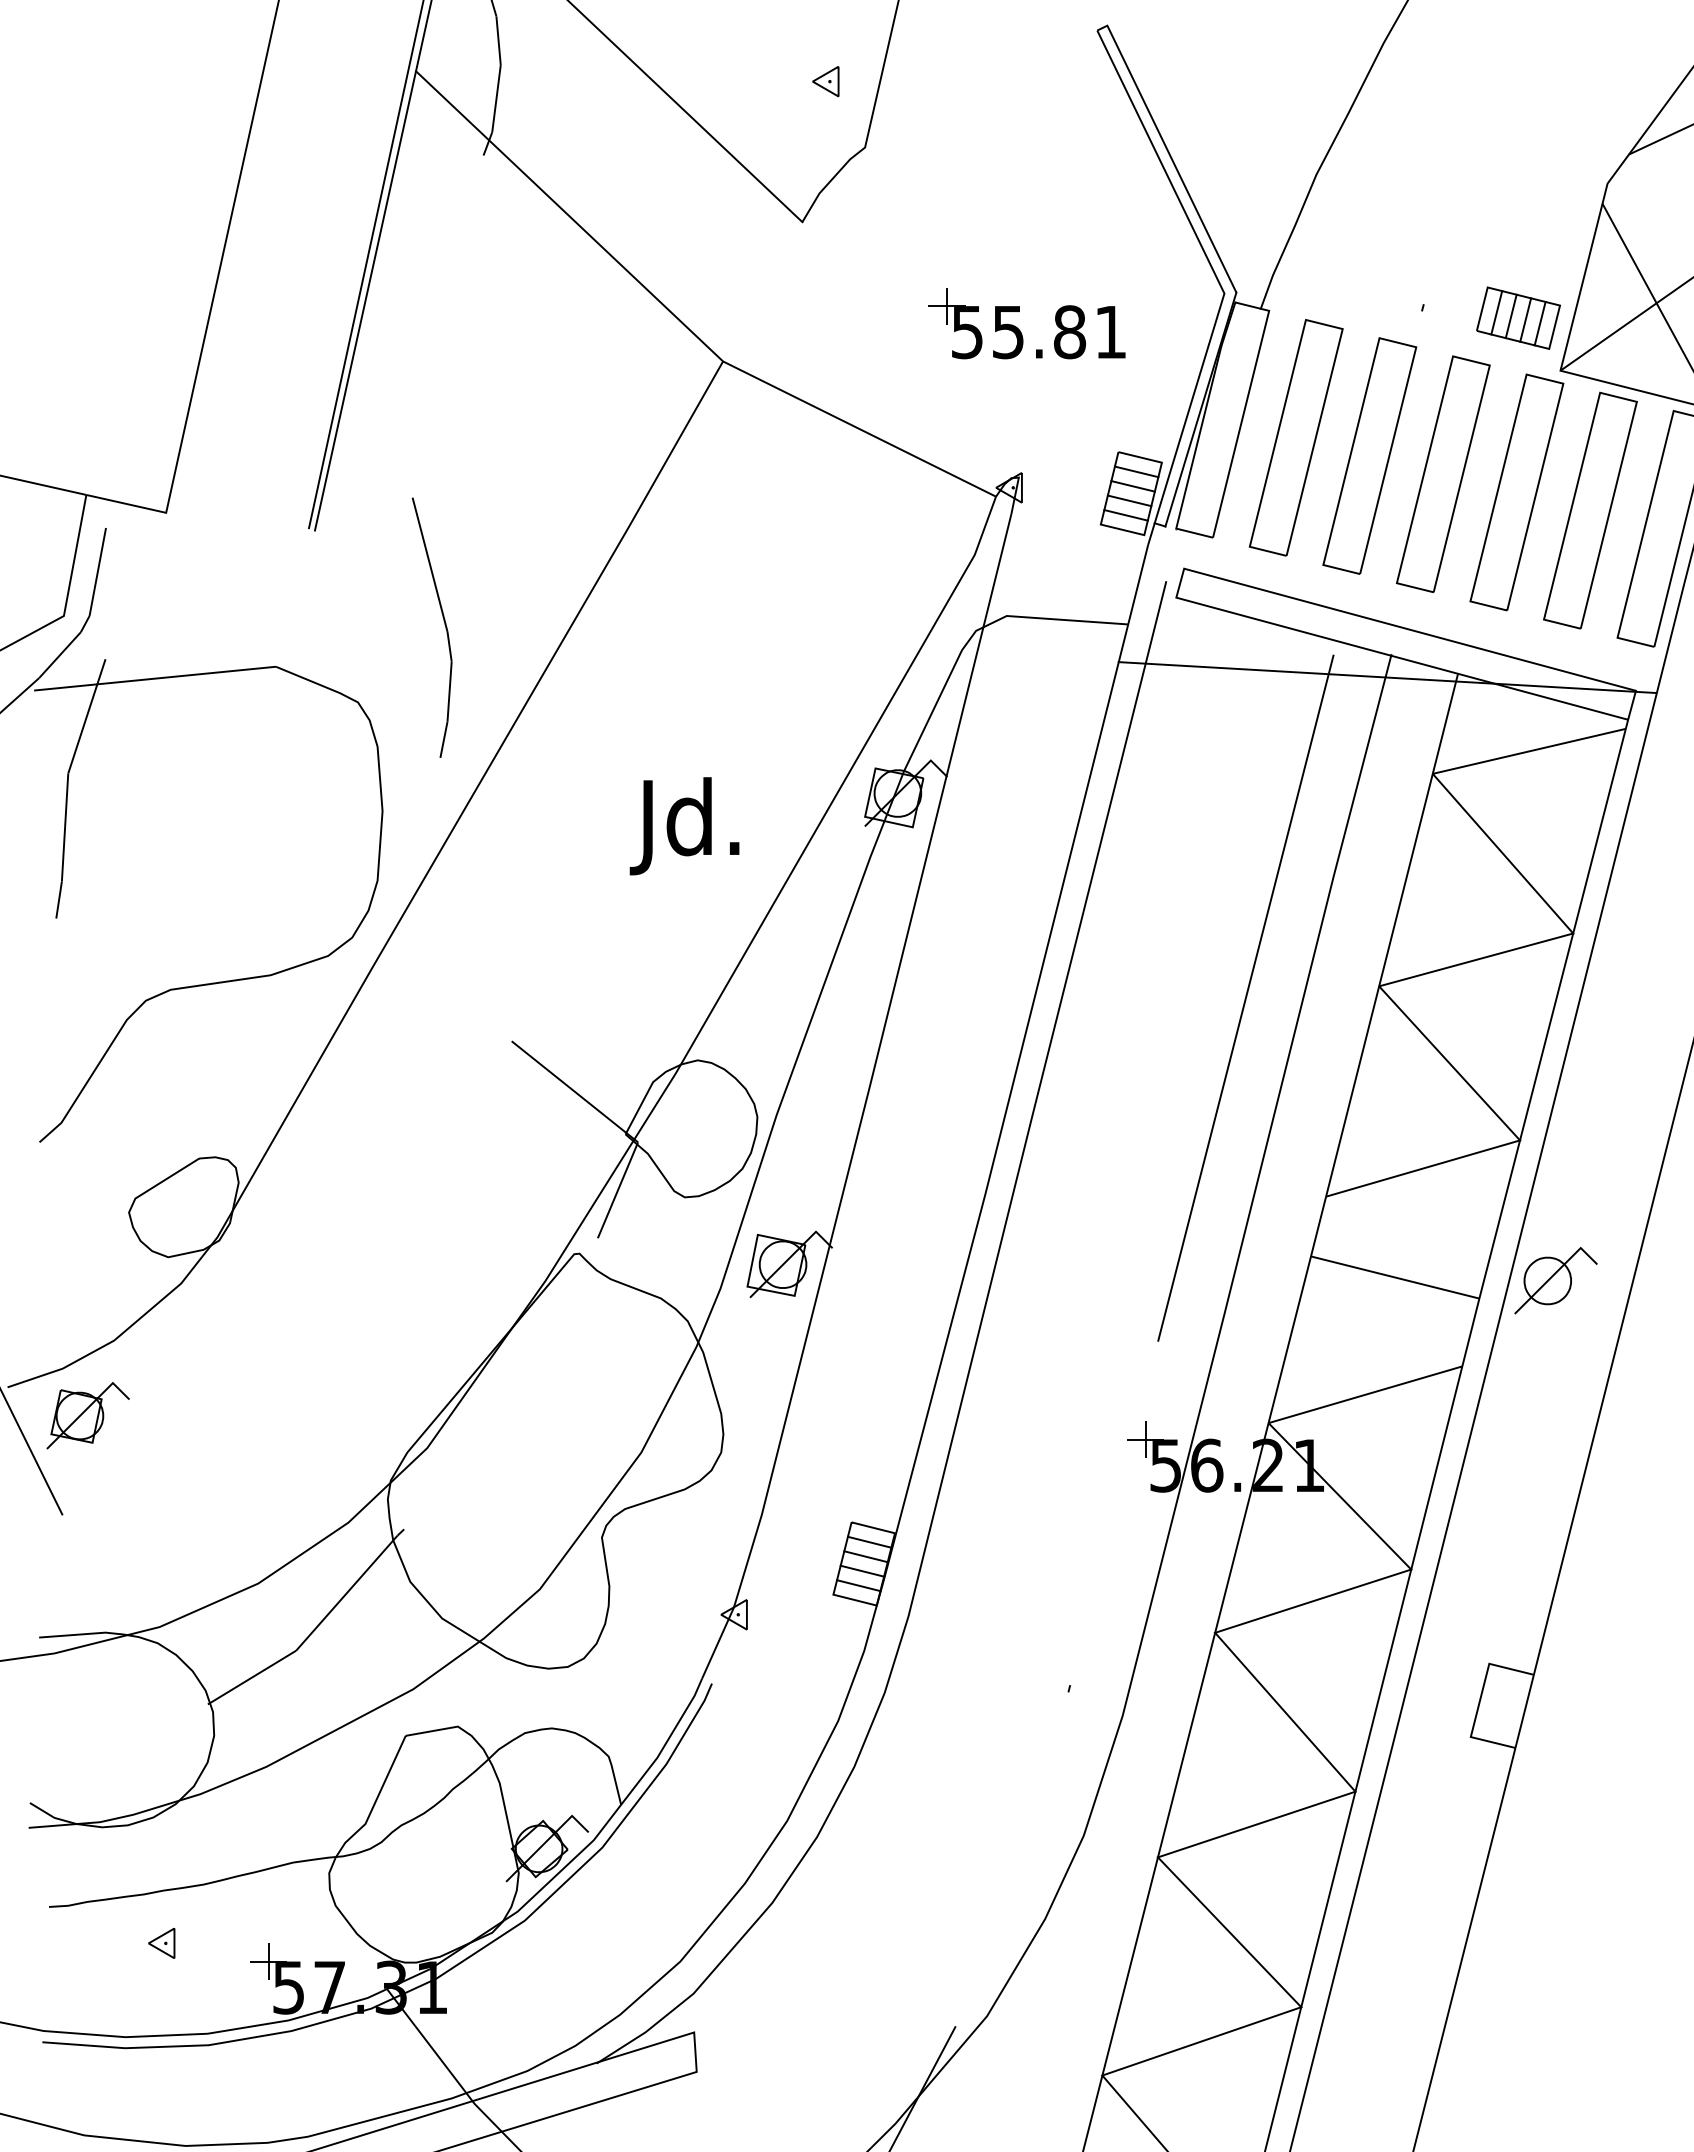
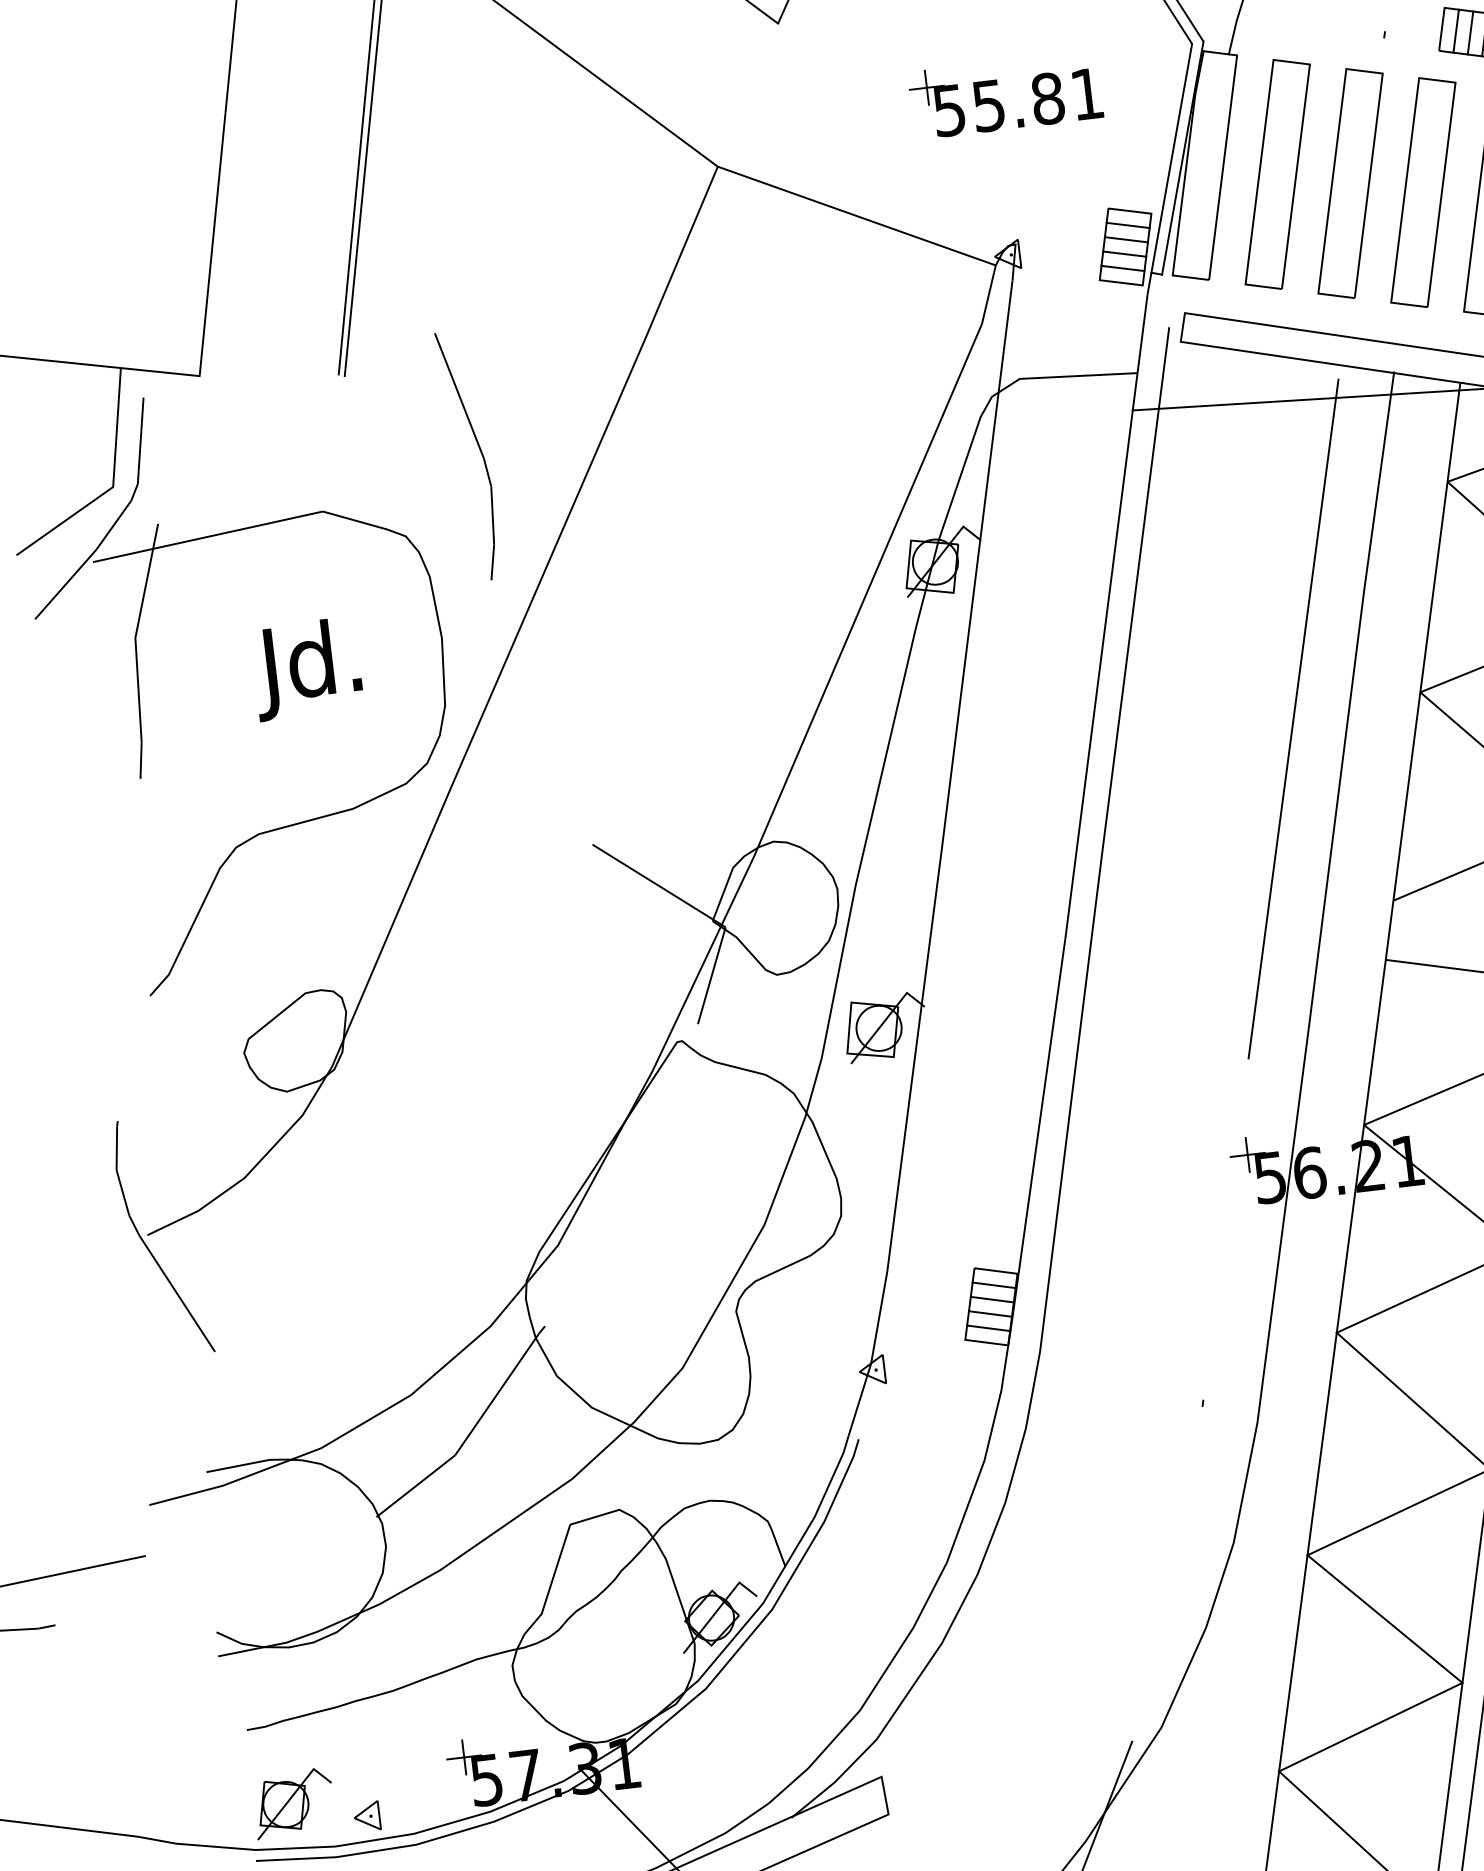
text: (684, 826) -> (307, 669), moved
part: (87, 1415) -> (293, 1803), moved
part: (161, 1943) -> (366, 1816), moved

